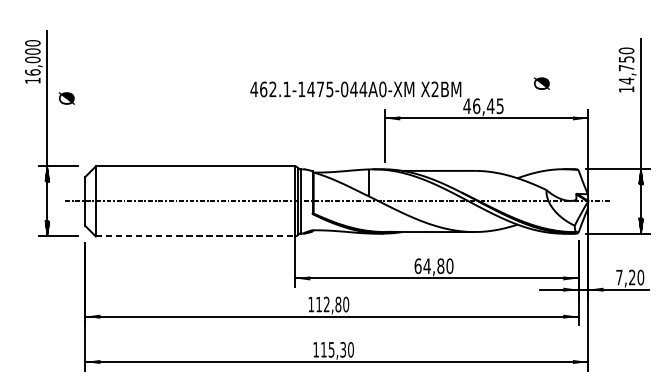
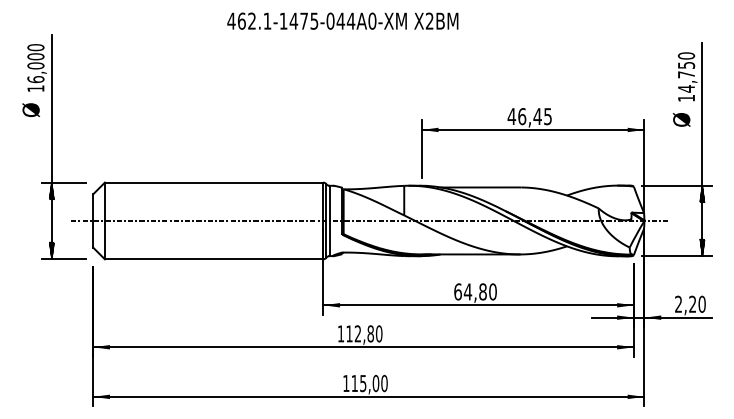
text: (541, 83) -> (681, 119), moved
text: (355, 88) -> (342, 20), moved
text: (66, 98) -> (30, 110), moved
line: (195, 236) -> (214, 259), dashed -> solid
text: (619, 276) -> (678, 303), 7,20 -> 2,20
text: (342, 349) -> (375, 383), 115,30 -> 115,00

